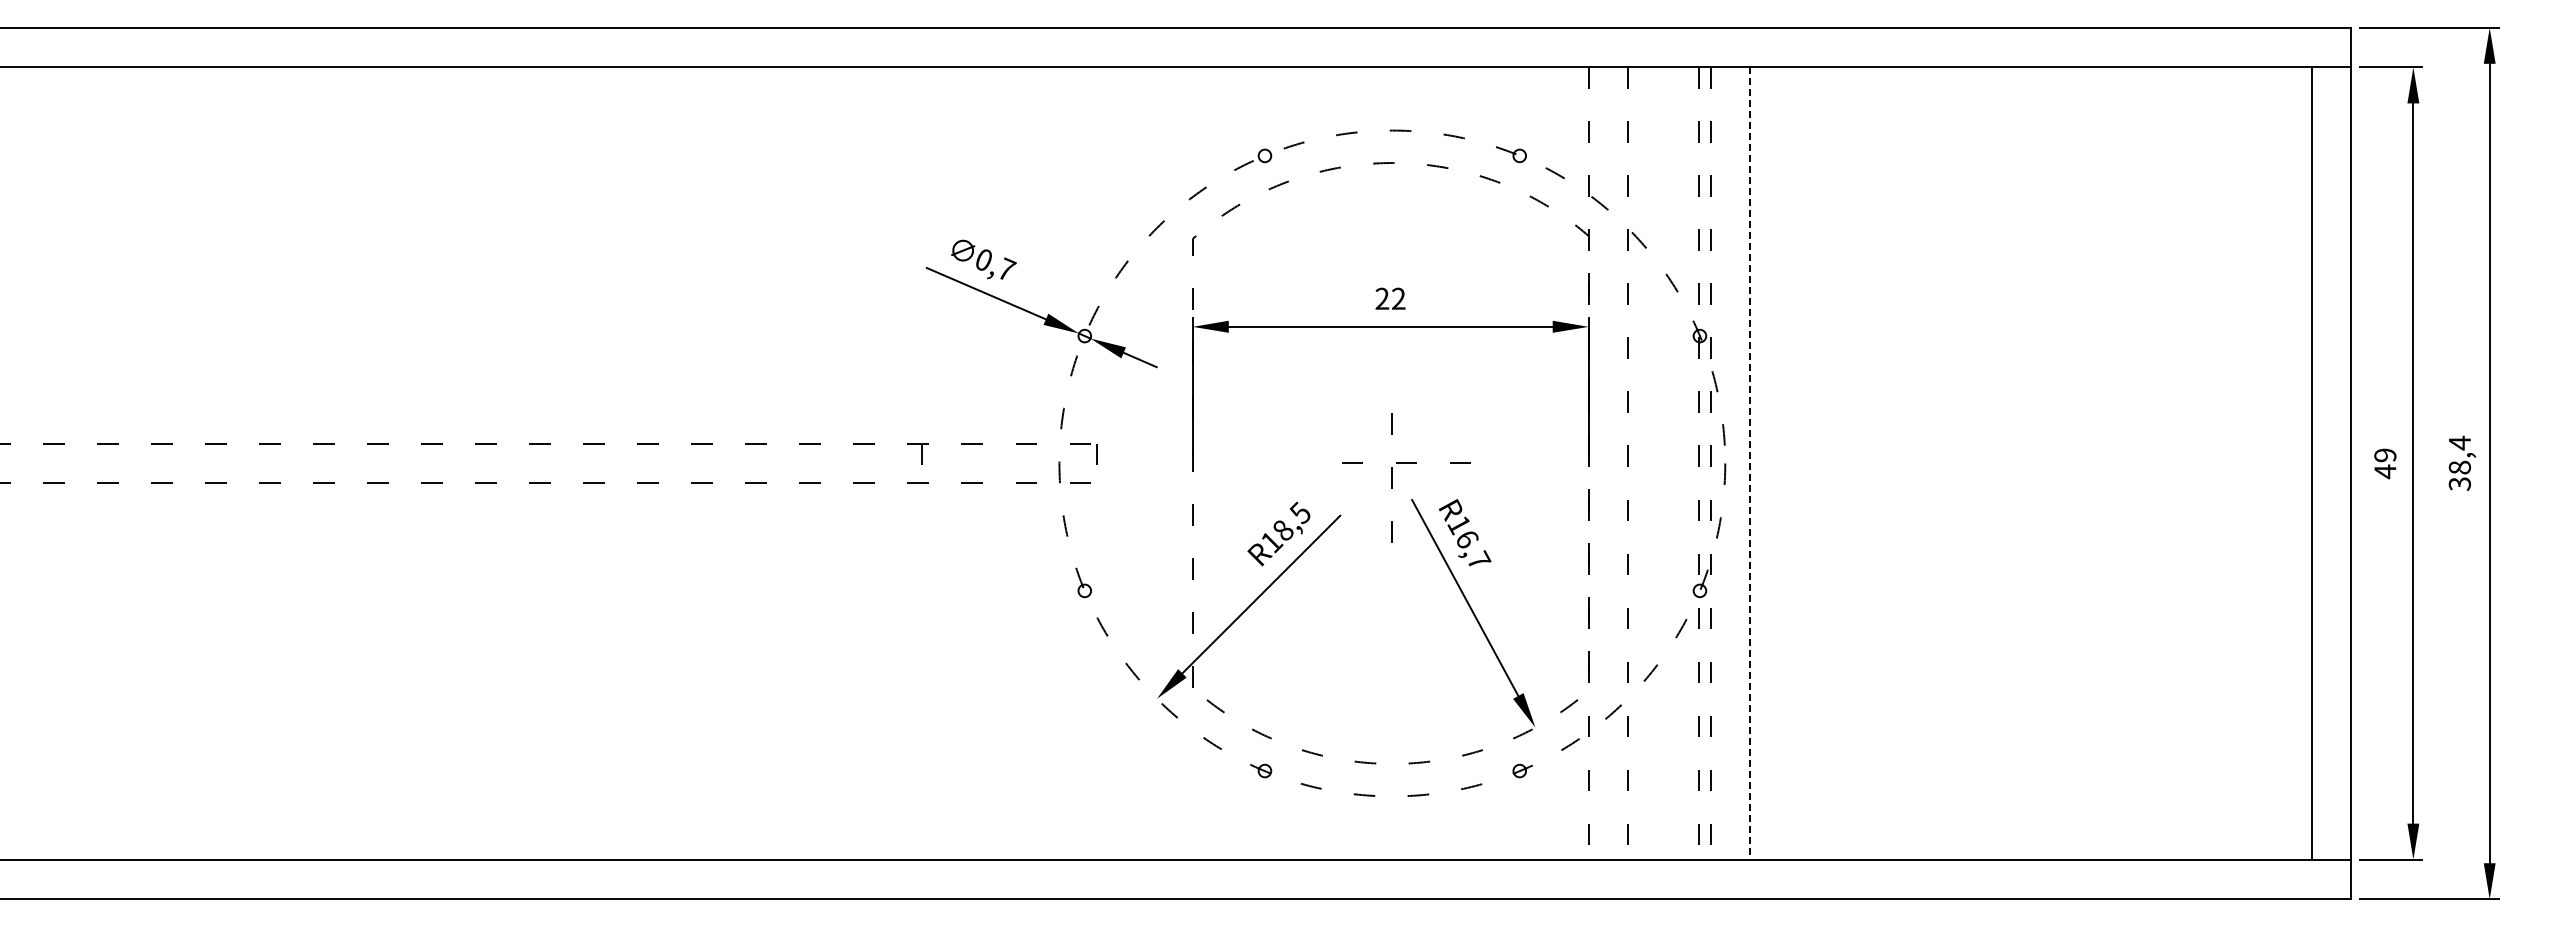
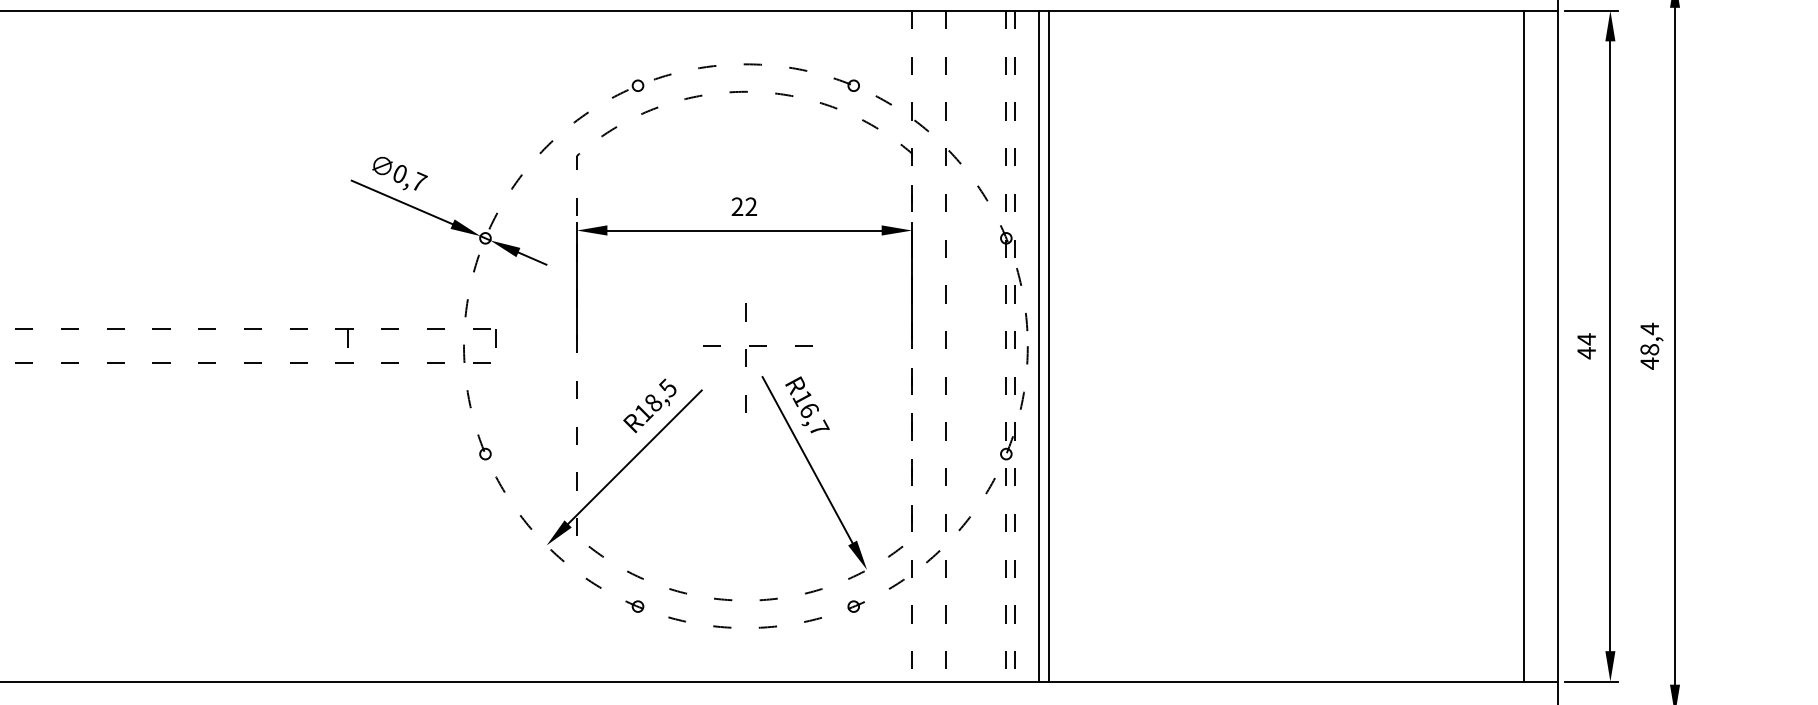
text: (2385, 455) -> (1586, 339), 49 -> 44
line: (1738, 463) -> (1038, 346), added
line: (1750, 464) -> (1049, 347), dashed -> solid
text: (2459, 483) -> (1649, 363), 38,4 -> 48,4

